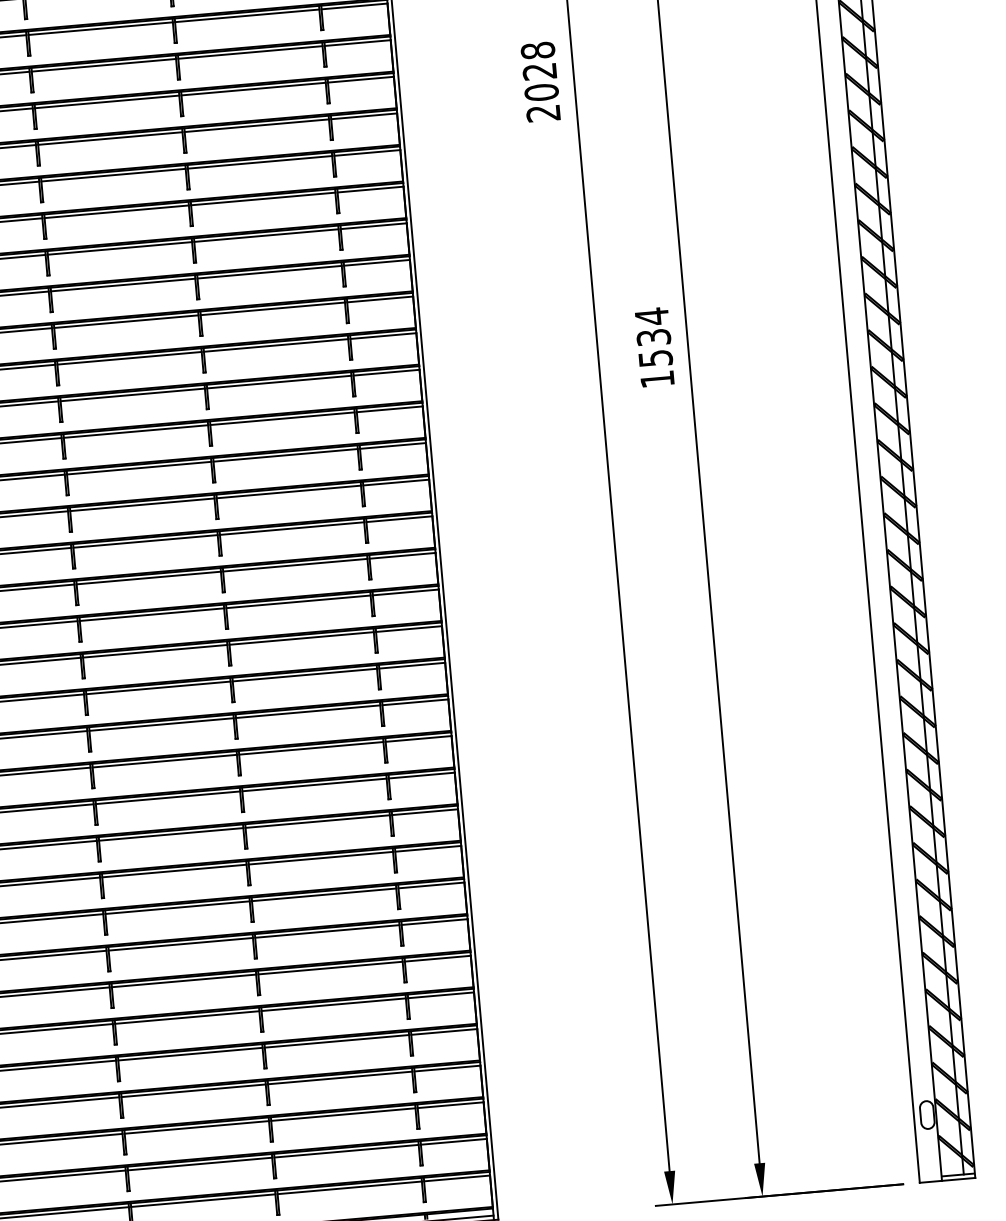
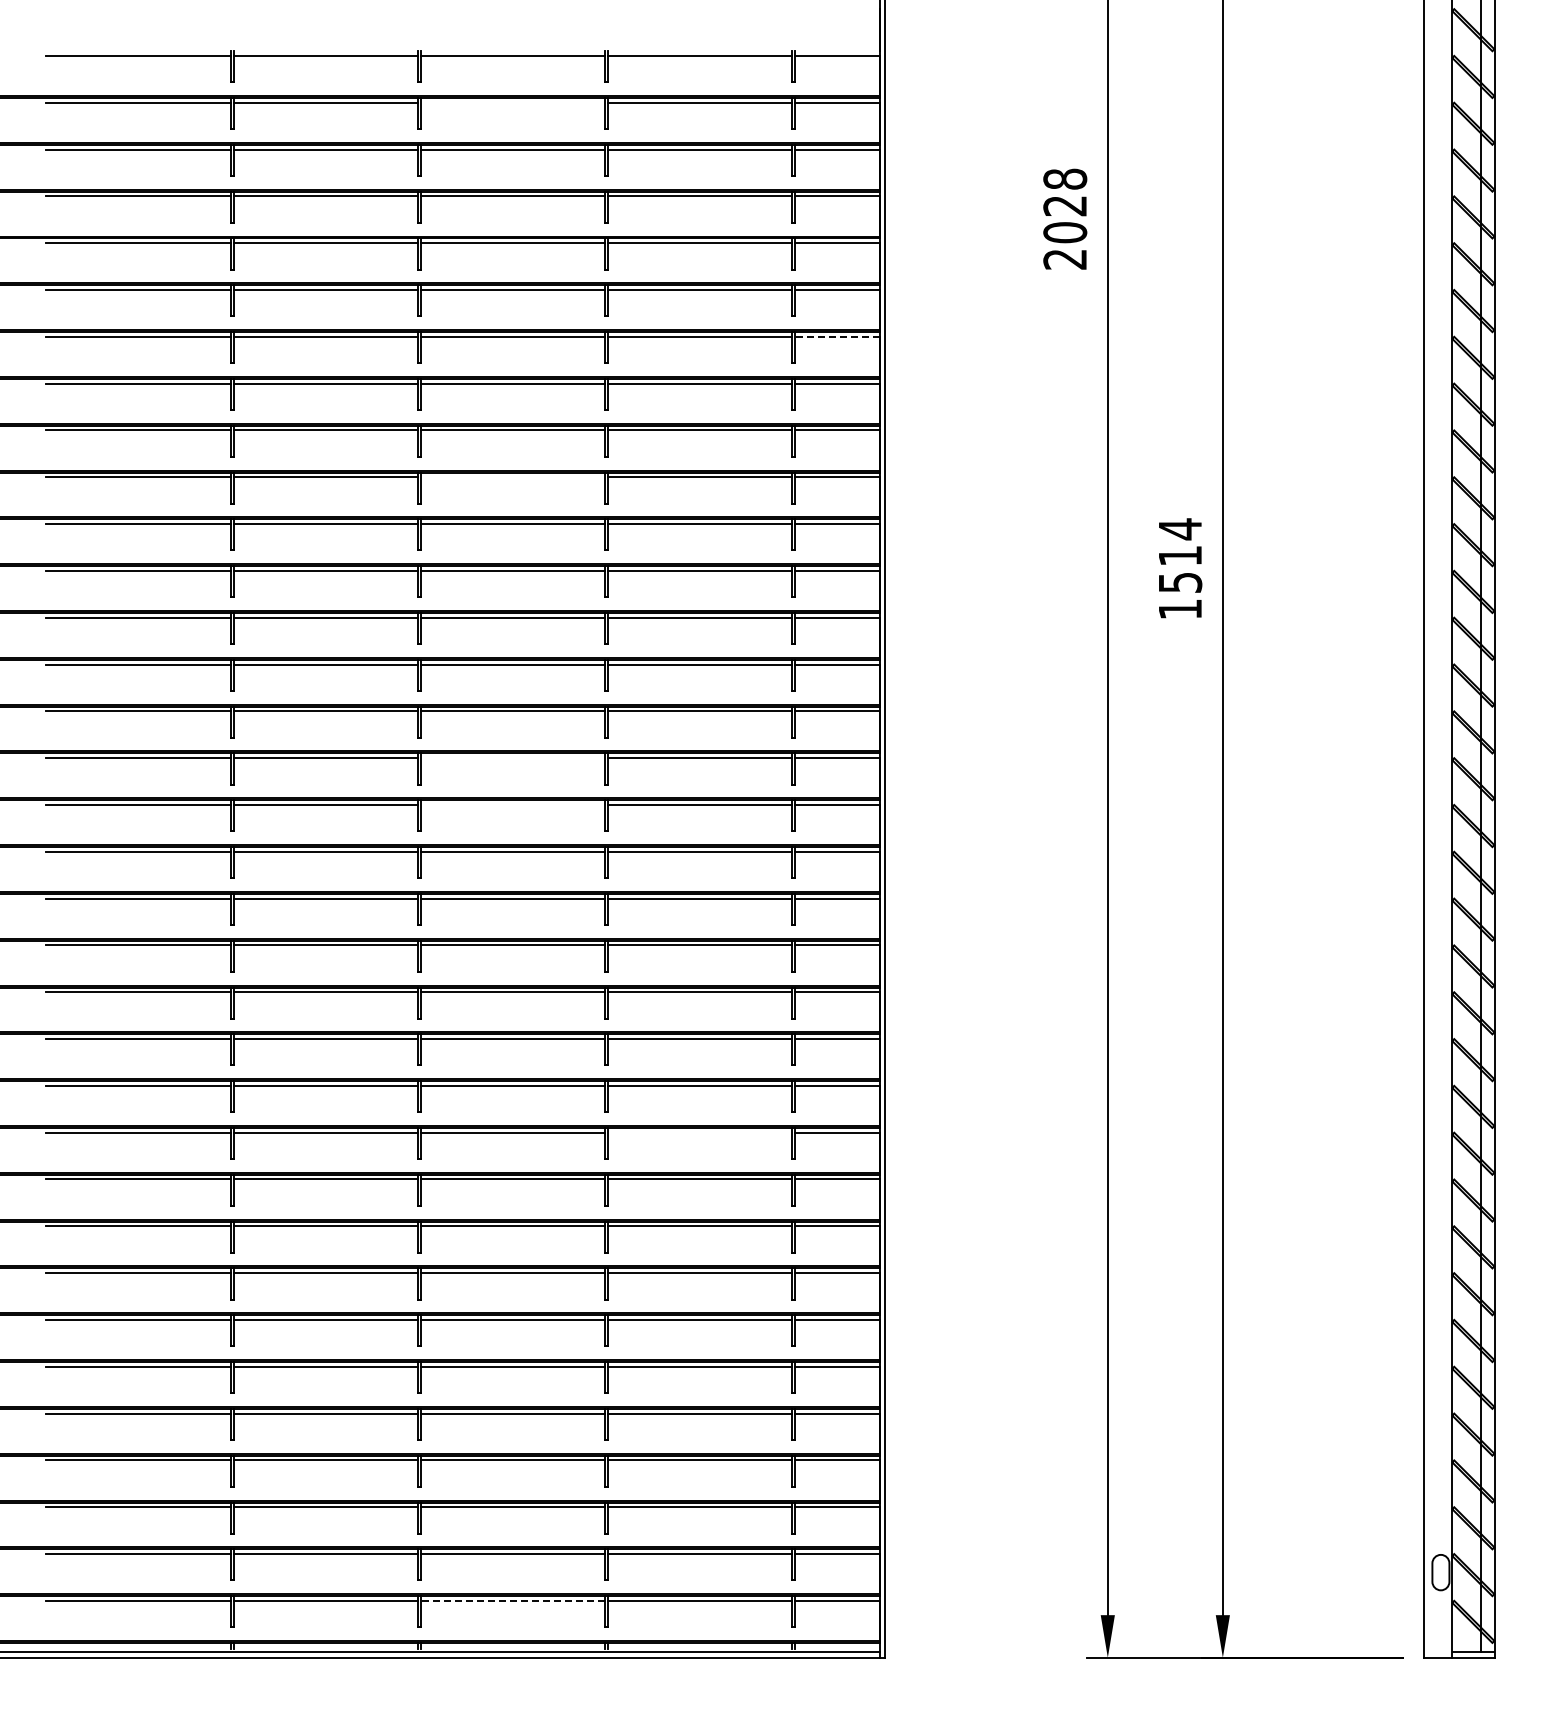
line: (100, 28) -> (512, 102), removed
line: (369, 189) -> (836, 336), solid -> dashed
line: (126, 321) -> (512, 477), removed
text: (654, 337) -> (1180, 556), 1534 -> 1514
line: (145, 541) -> (512, 758), removed
line: (148, 577) -> (512, 804), removed
line: (317, 821) -> (700, 1132), removed
line: (202, 1200) -> (512, 1600), solid -> dashed

